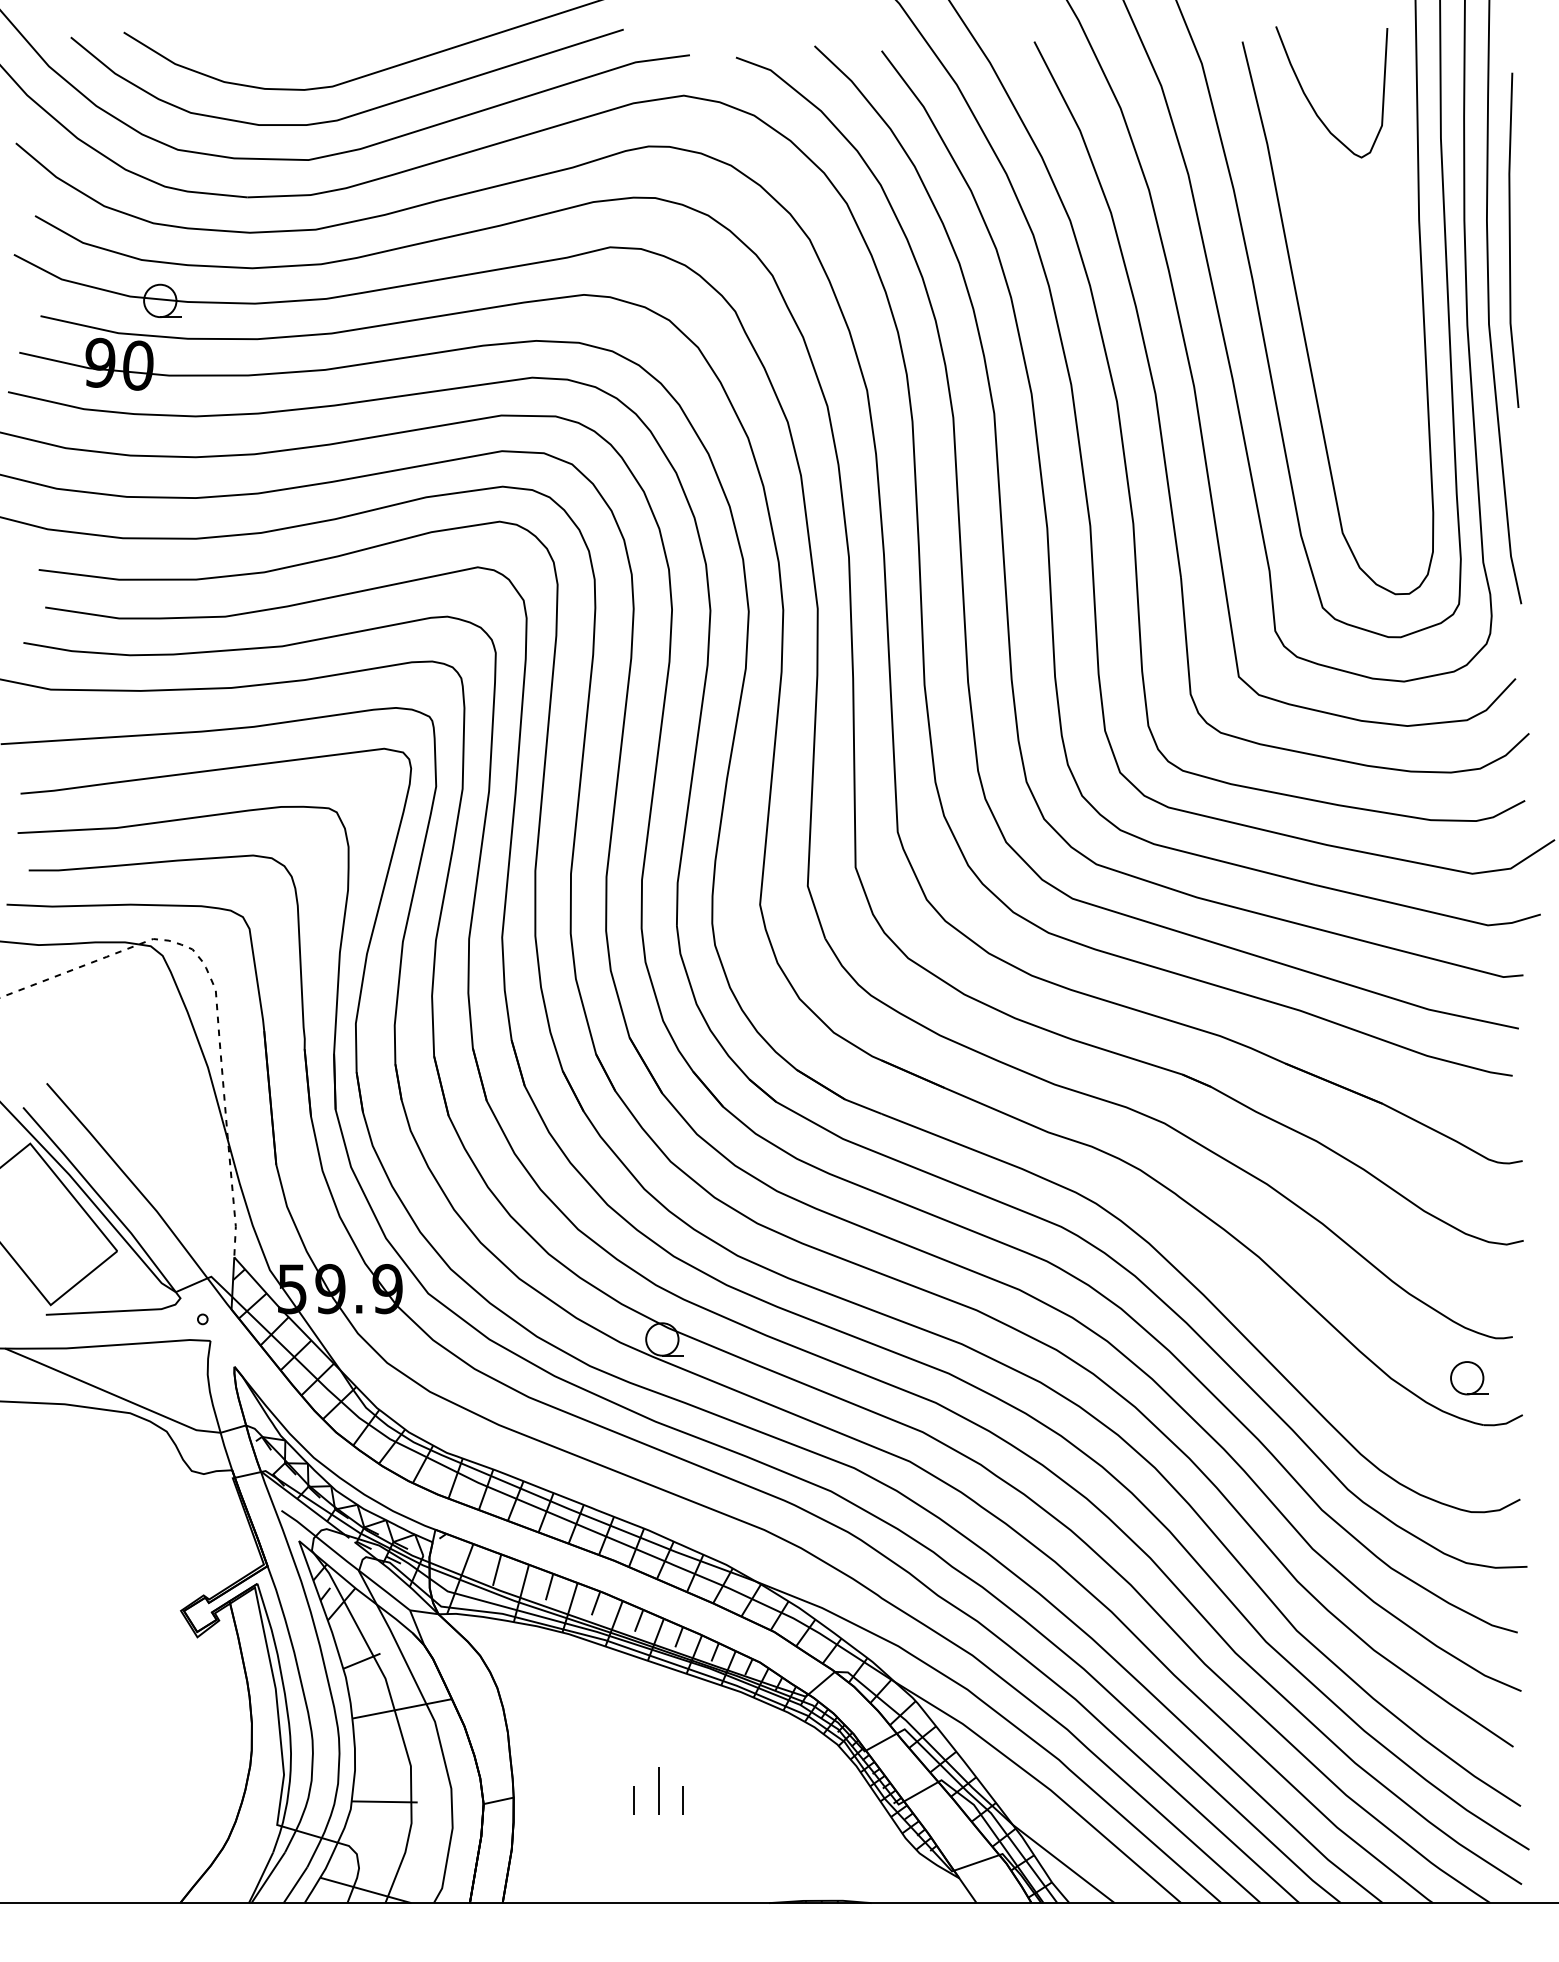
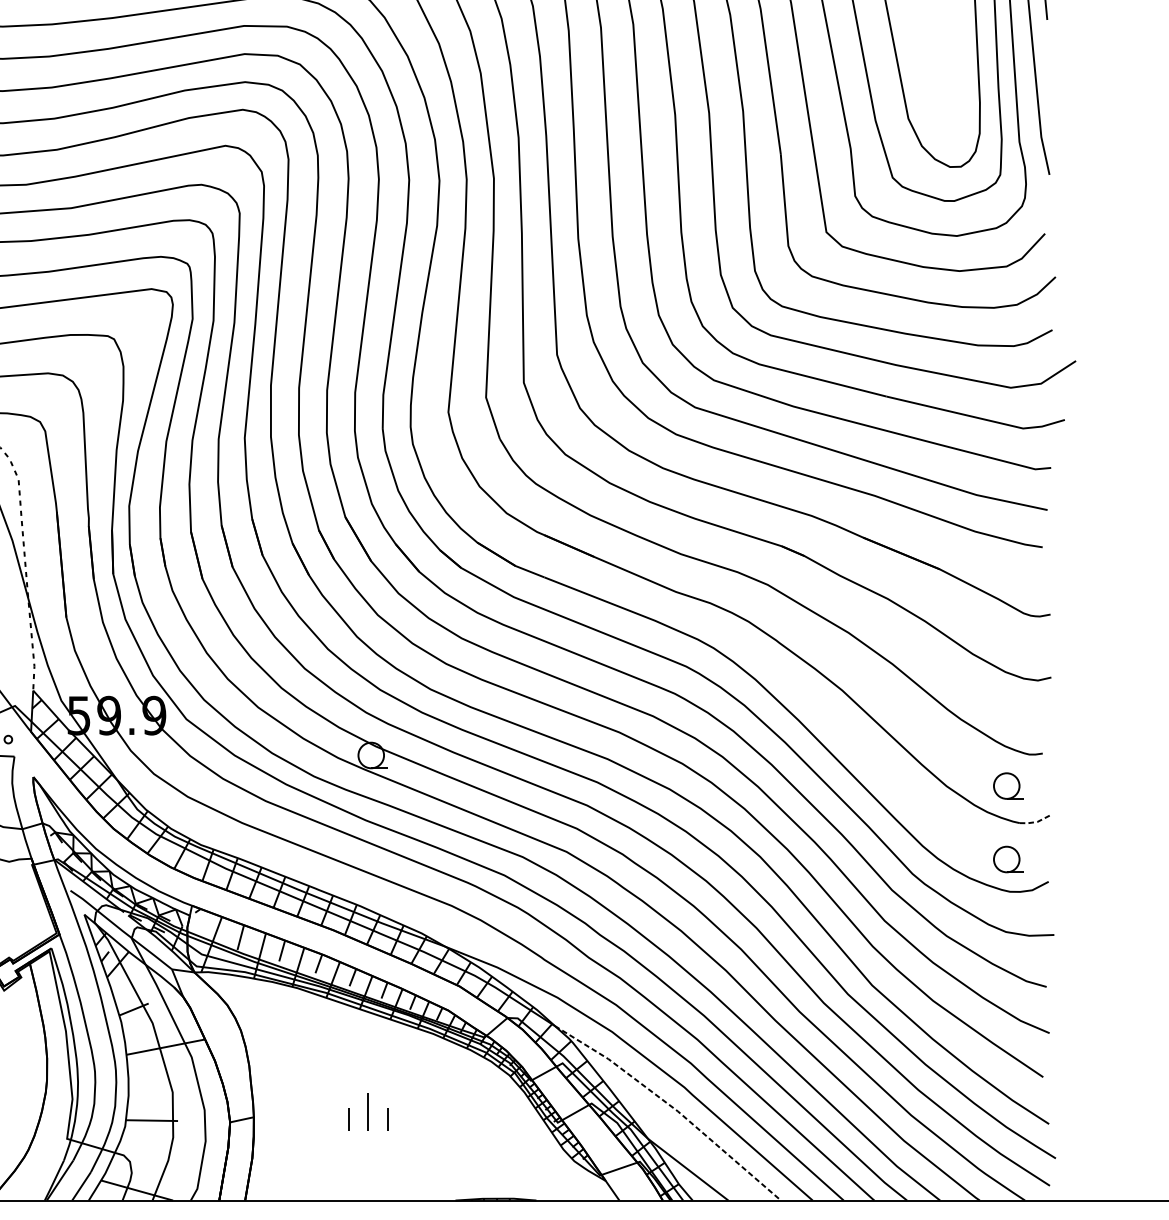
line: (1504, 1423) -> (1036, 821), solid -> dashed
part: (1469, 1471) -> (1008, 859), added
line: (1043, 1784) -> (672, 1106), solid -> dashed

